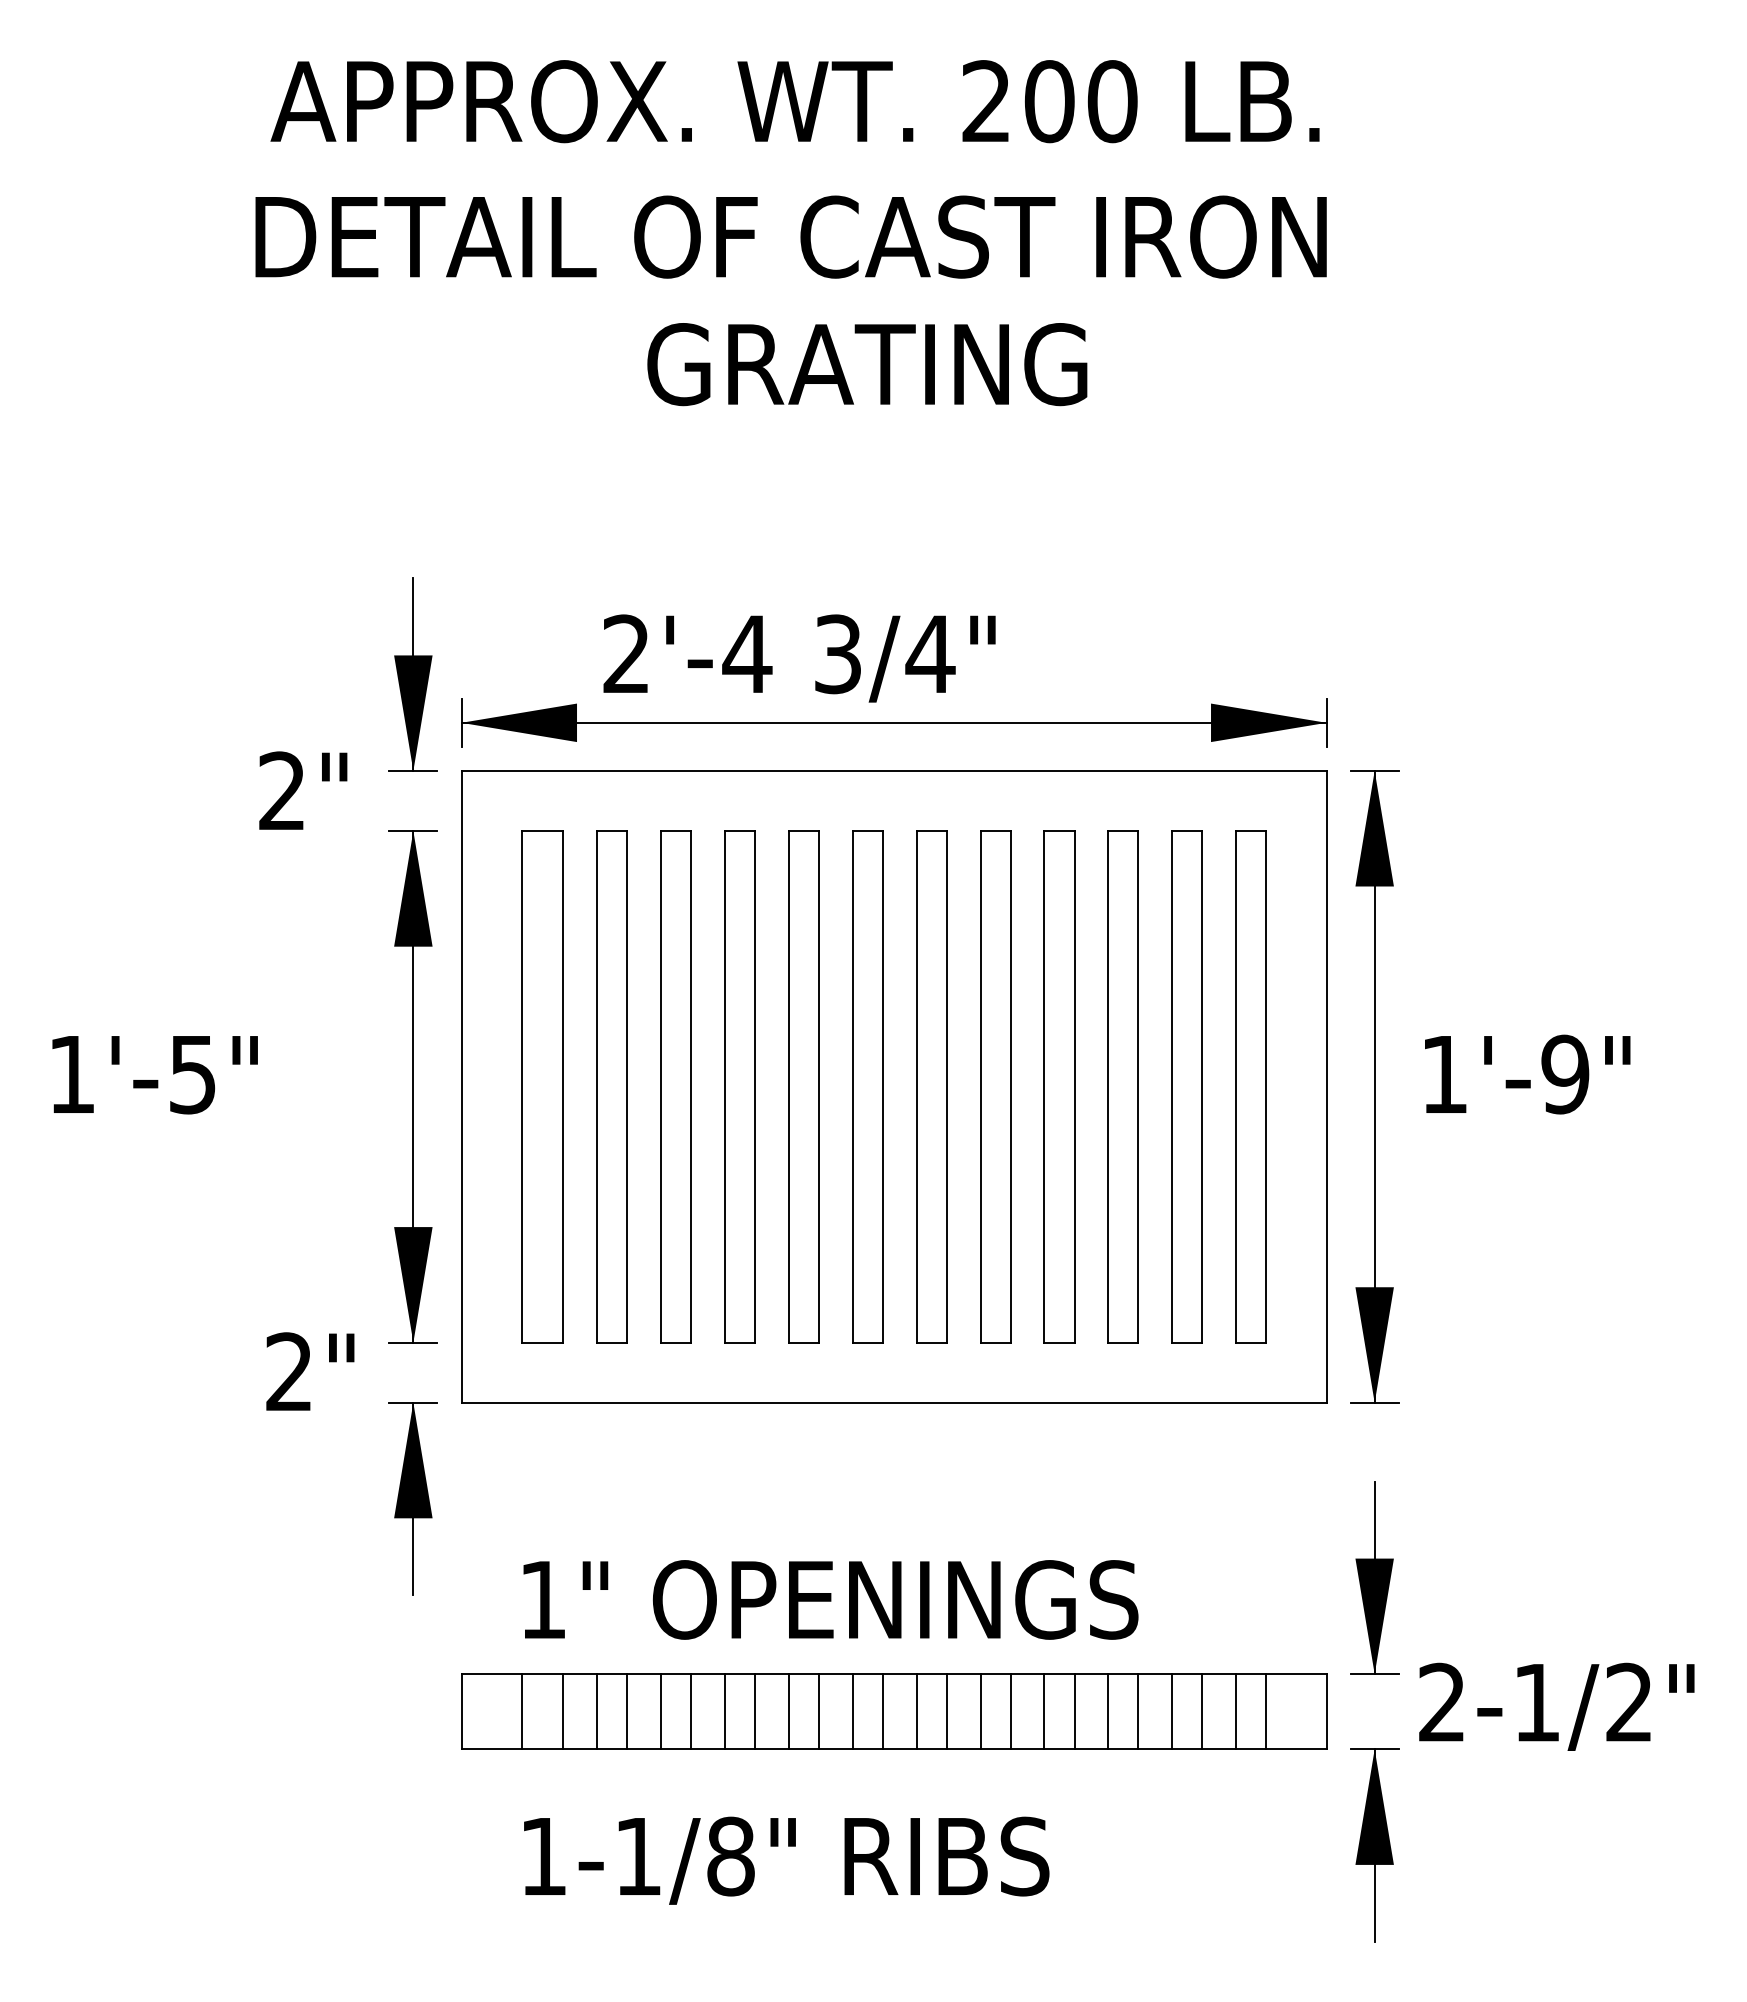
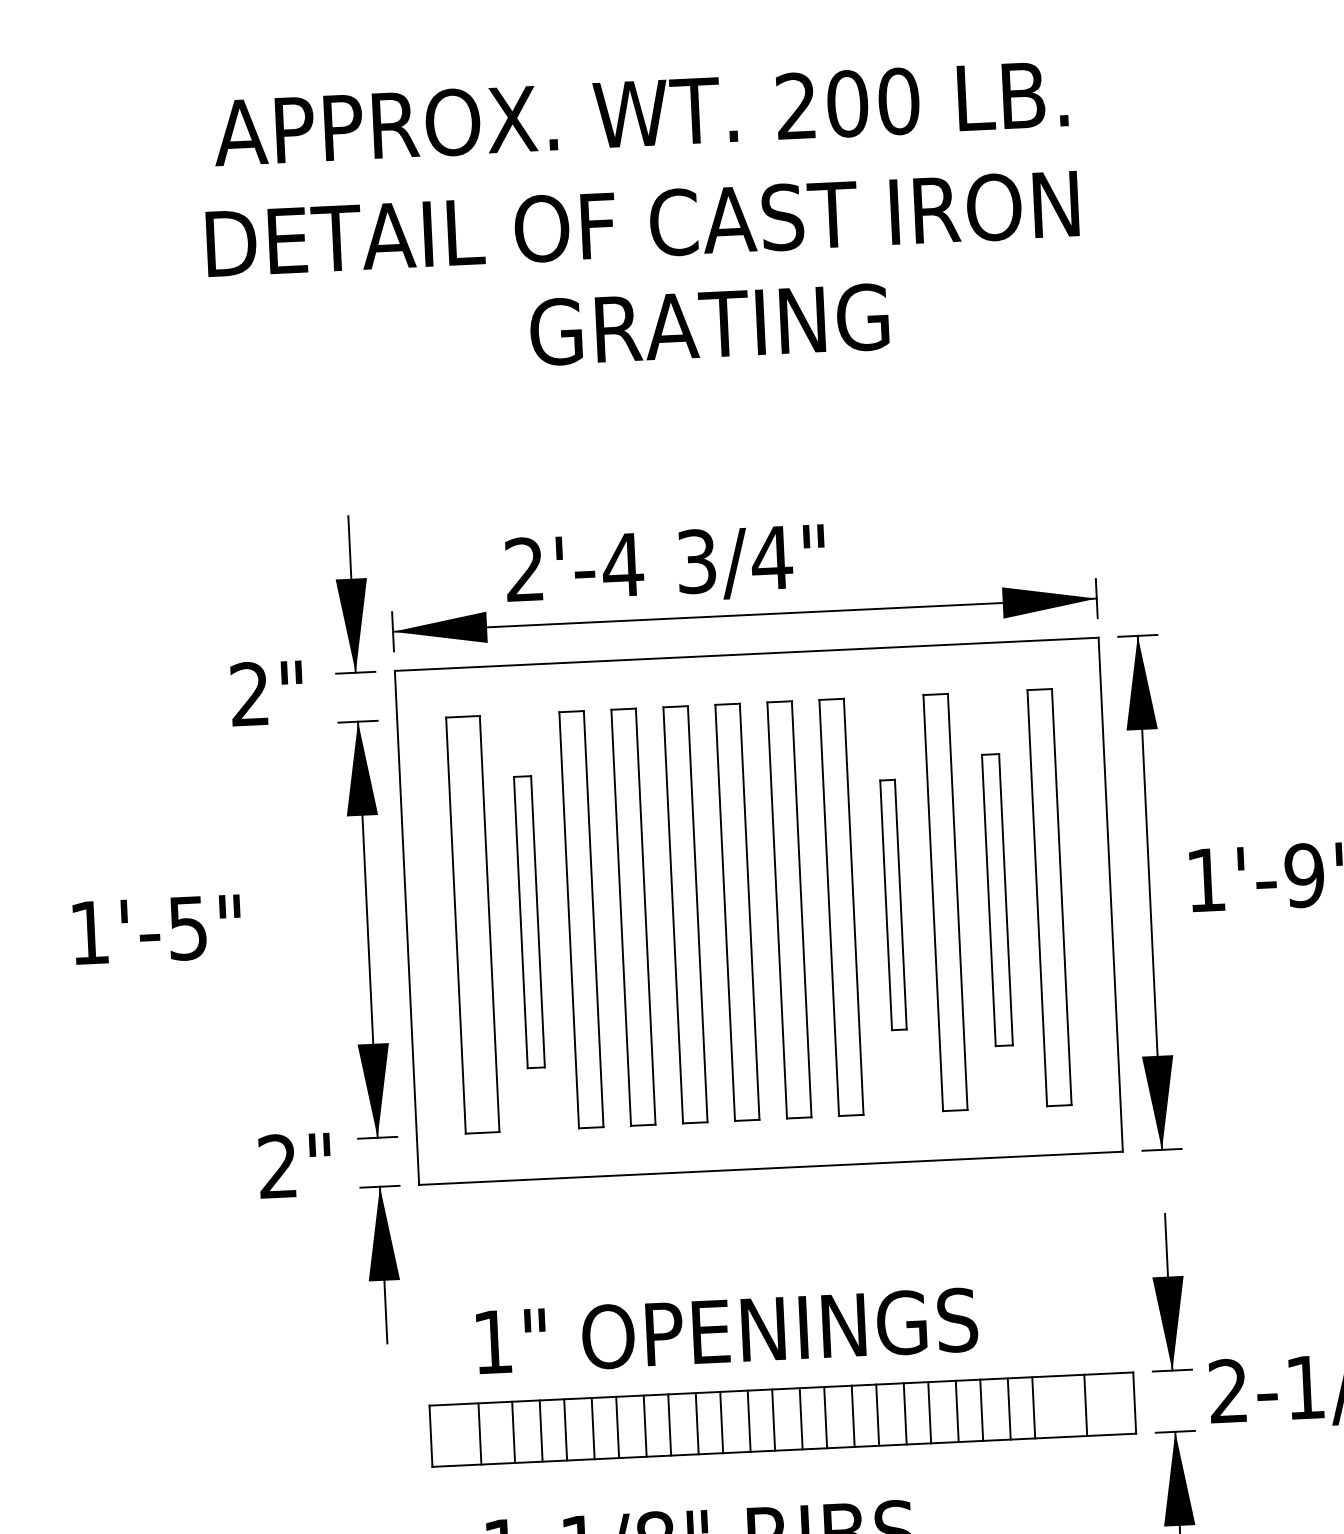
part: (611, 1086) -> (529, 921), size x0.7
part: (1059, 1086) -> (893, 904), size x0.6
part: (1186, 1086) -> (996, 899), size x0.7
line: (1236, 1711) -> (1061, 1406), removed

